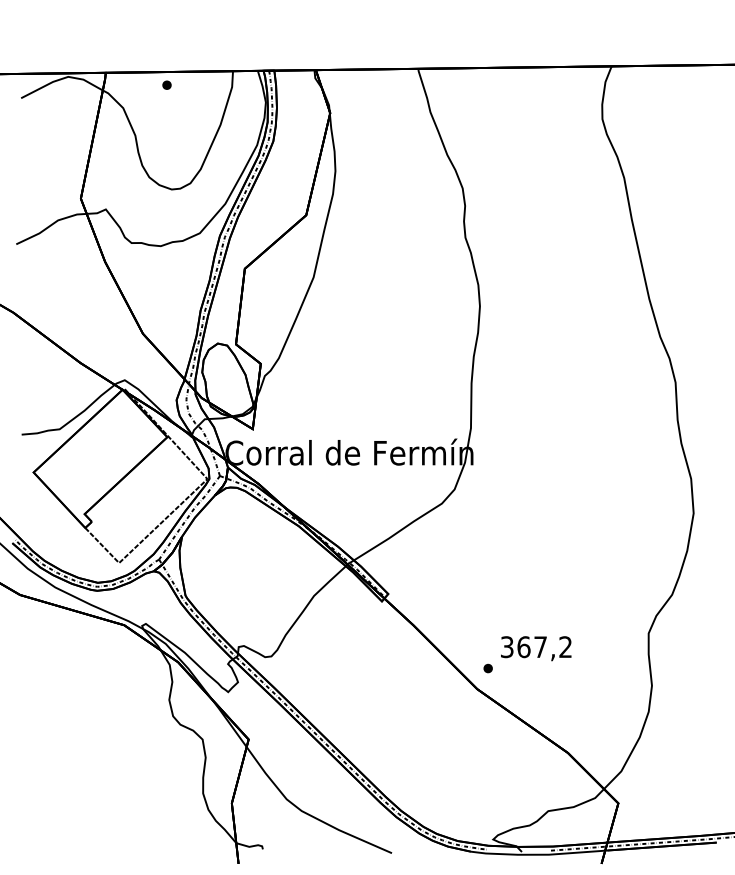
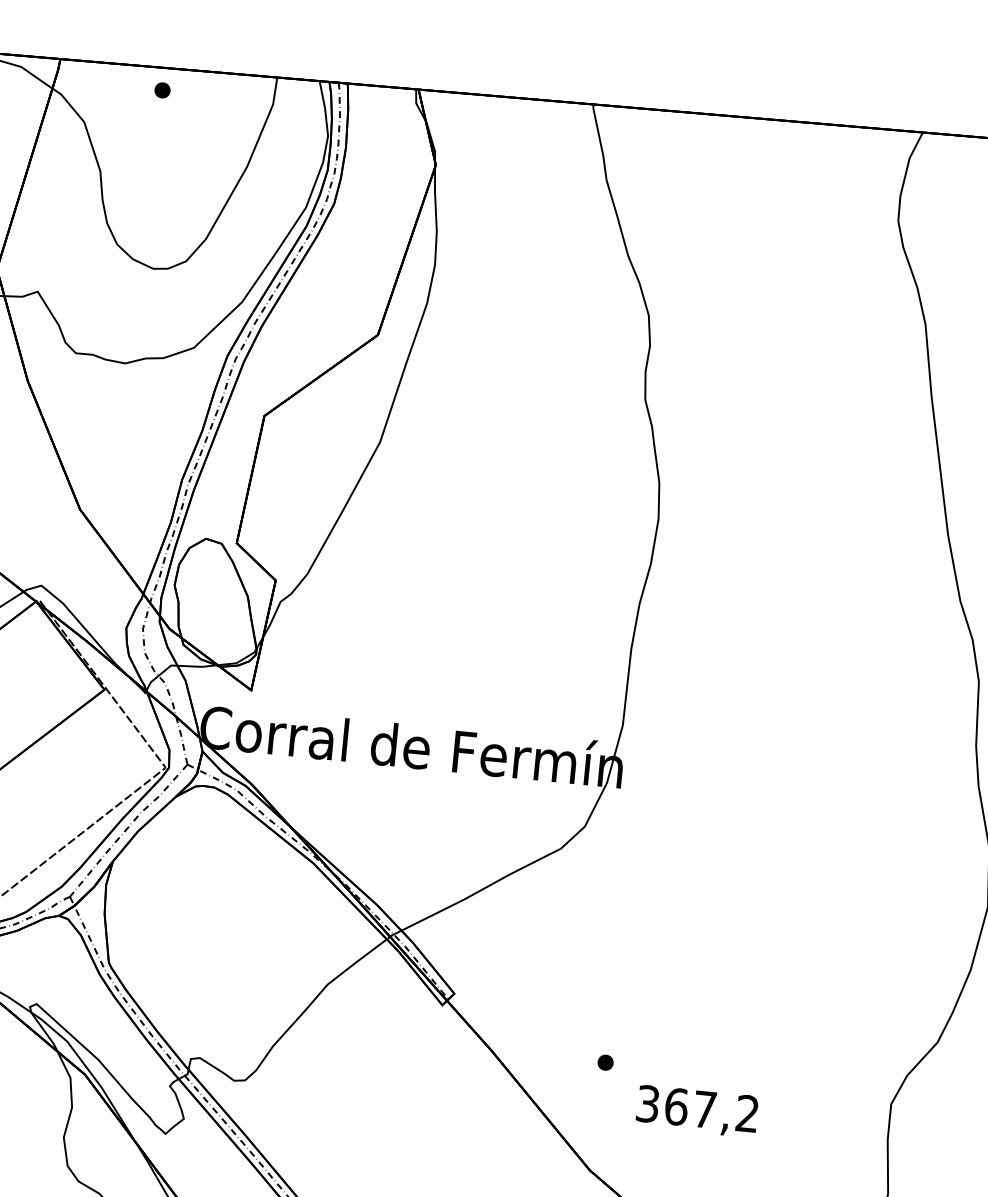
part: (487, 668) -> (604, 1062), moved

